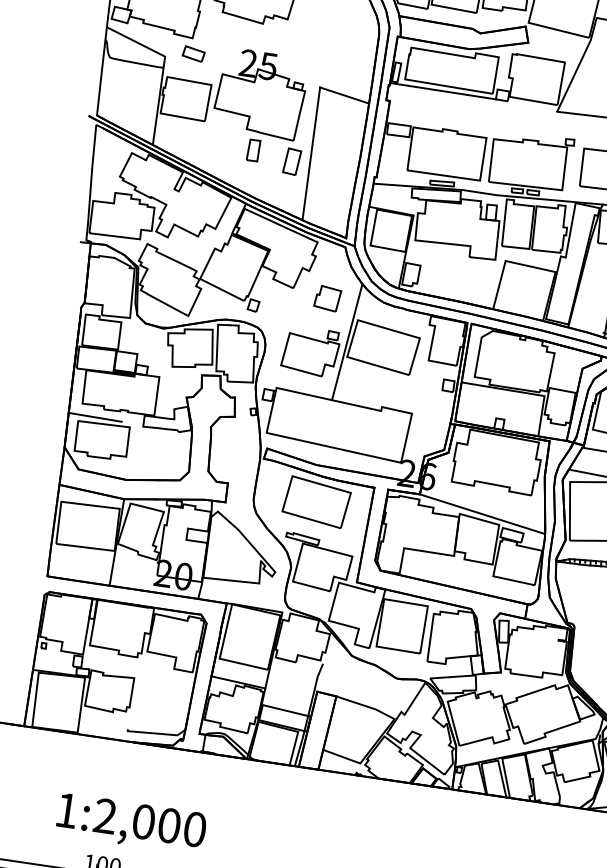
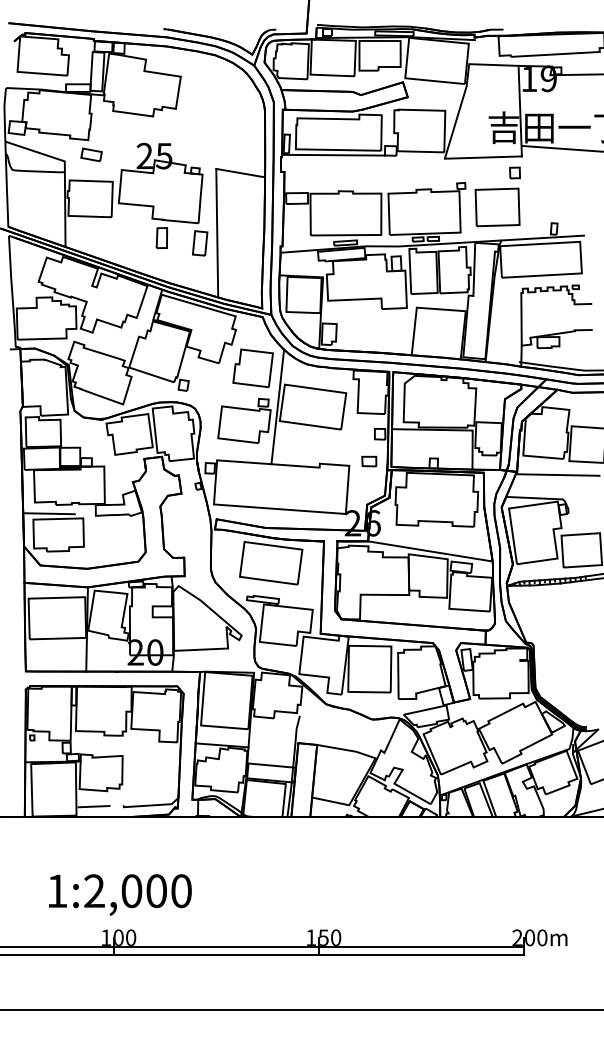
part: (327, 298) -> (252, 368), size x1.67
part: (433, 412) -> (369, 461), added
line: (96, 725) -> (93, 806), added
text: (131, 823) -> (120, 894), moved

